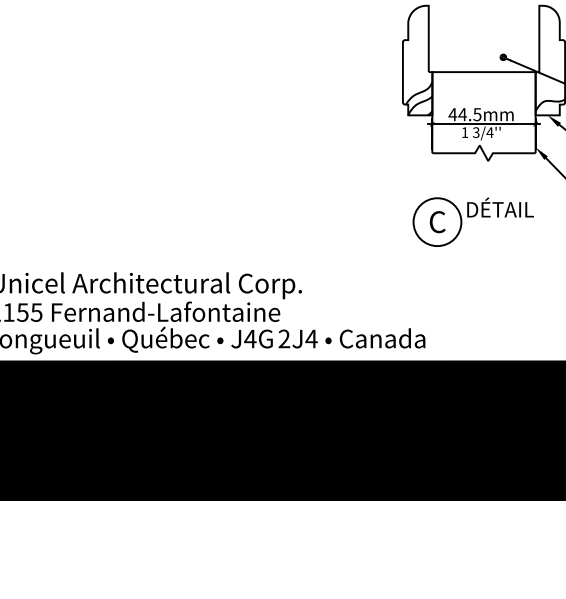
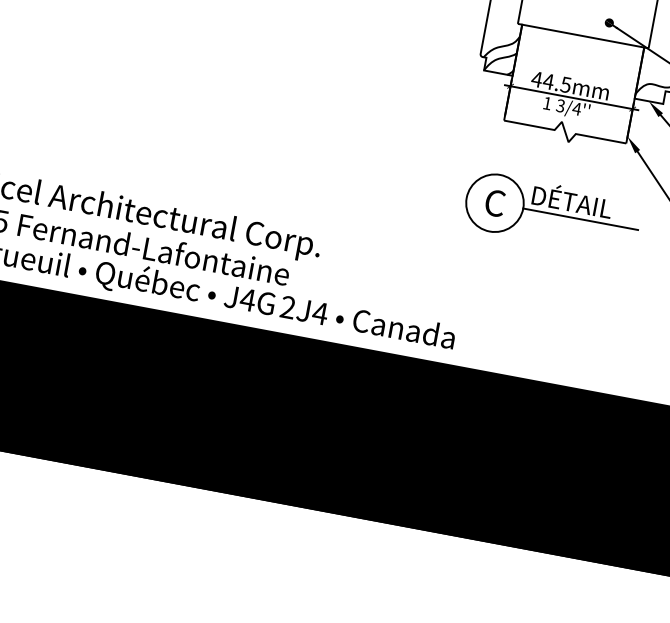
line: (509, 222) -> (580, 219), added

